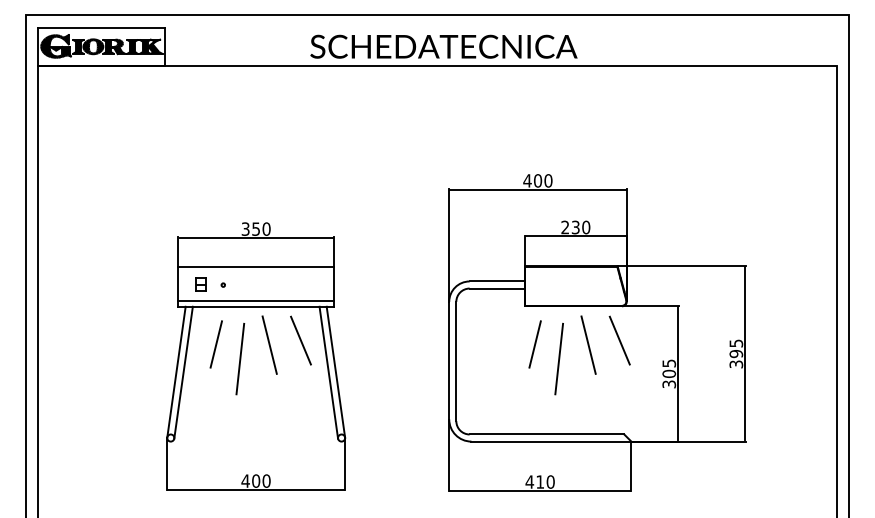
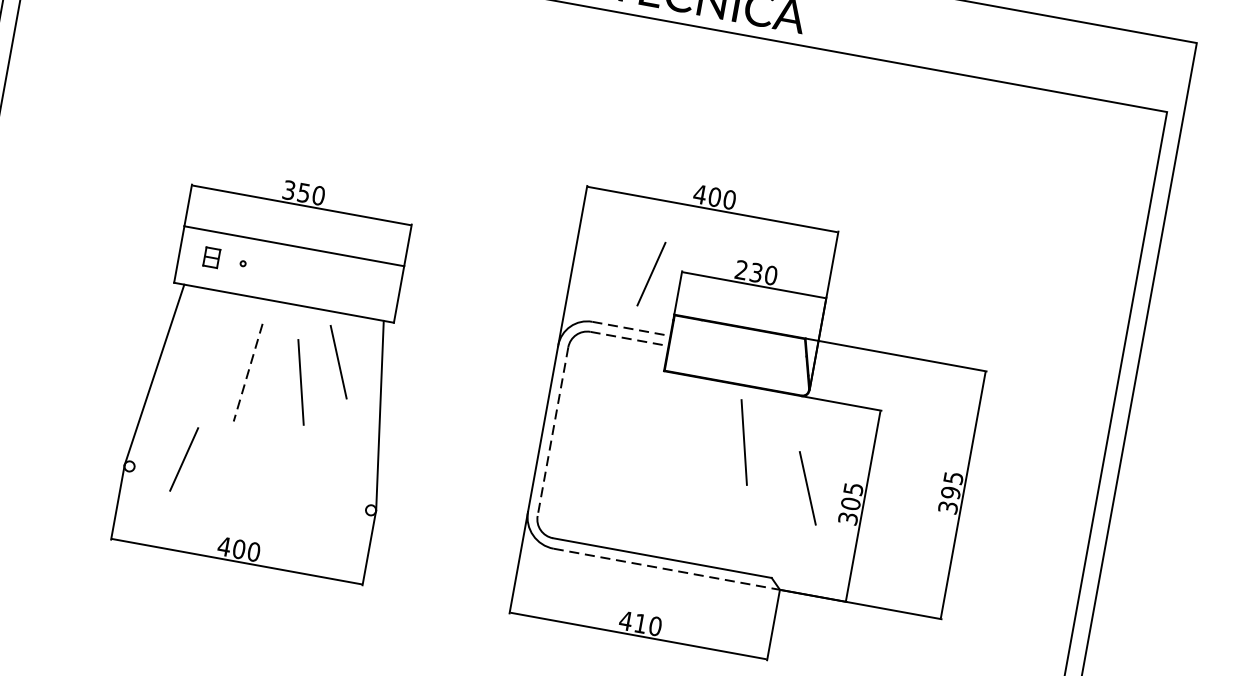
line: (497, 281) -> (631, 329), solid -> dashed
line: (497, 288) -> (629, 338), solid -> dashed
line: (255, 300) -> (284, 293), removed
line: (619, 340) -> (807, 488), moved
line: (215, 344) -> (183, 459), moved
line: (269, 344) -> (300, 381), moved
line: (534, 344) -> (650, 274), moved
line: (559, 358) -> (699, 453), removed
line: (240, 359) -> (248, 373), solid -> dashed
line: (456, 361) -> (553, 431), solid -> dashed
line: (183, 372) -> (164, 377), removed
line: (328, 372) -> (369, 414), removed
line: (551, 441) -> (667, 569), solid -> dashed

